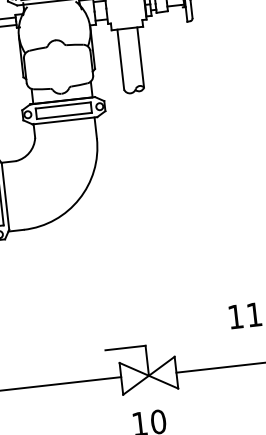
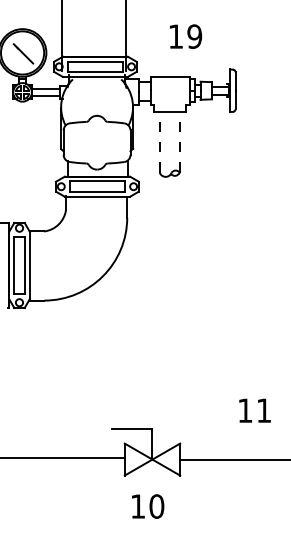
line: (140, 56) -> (179, 141), solid -> dashed
line: (120, 58) -> (159, 141), solid -> dashed

